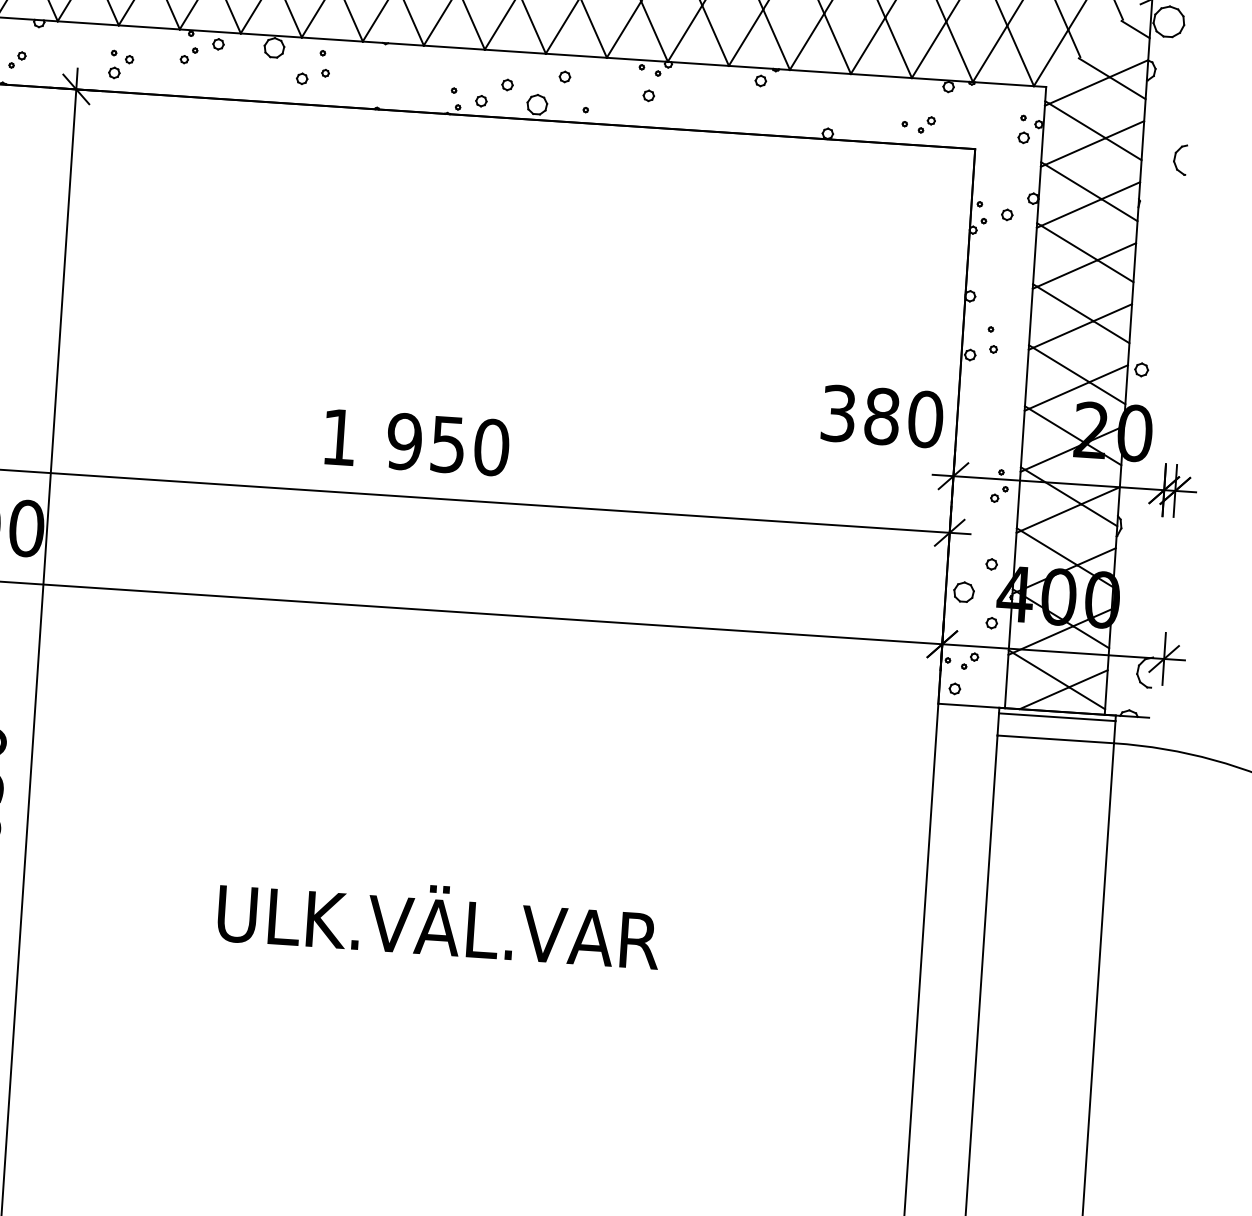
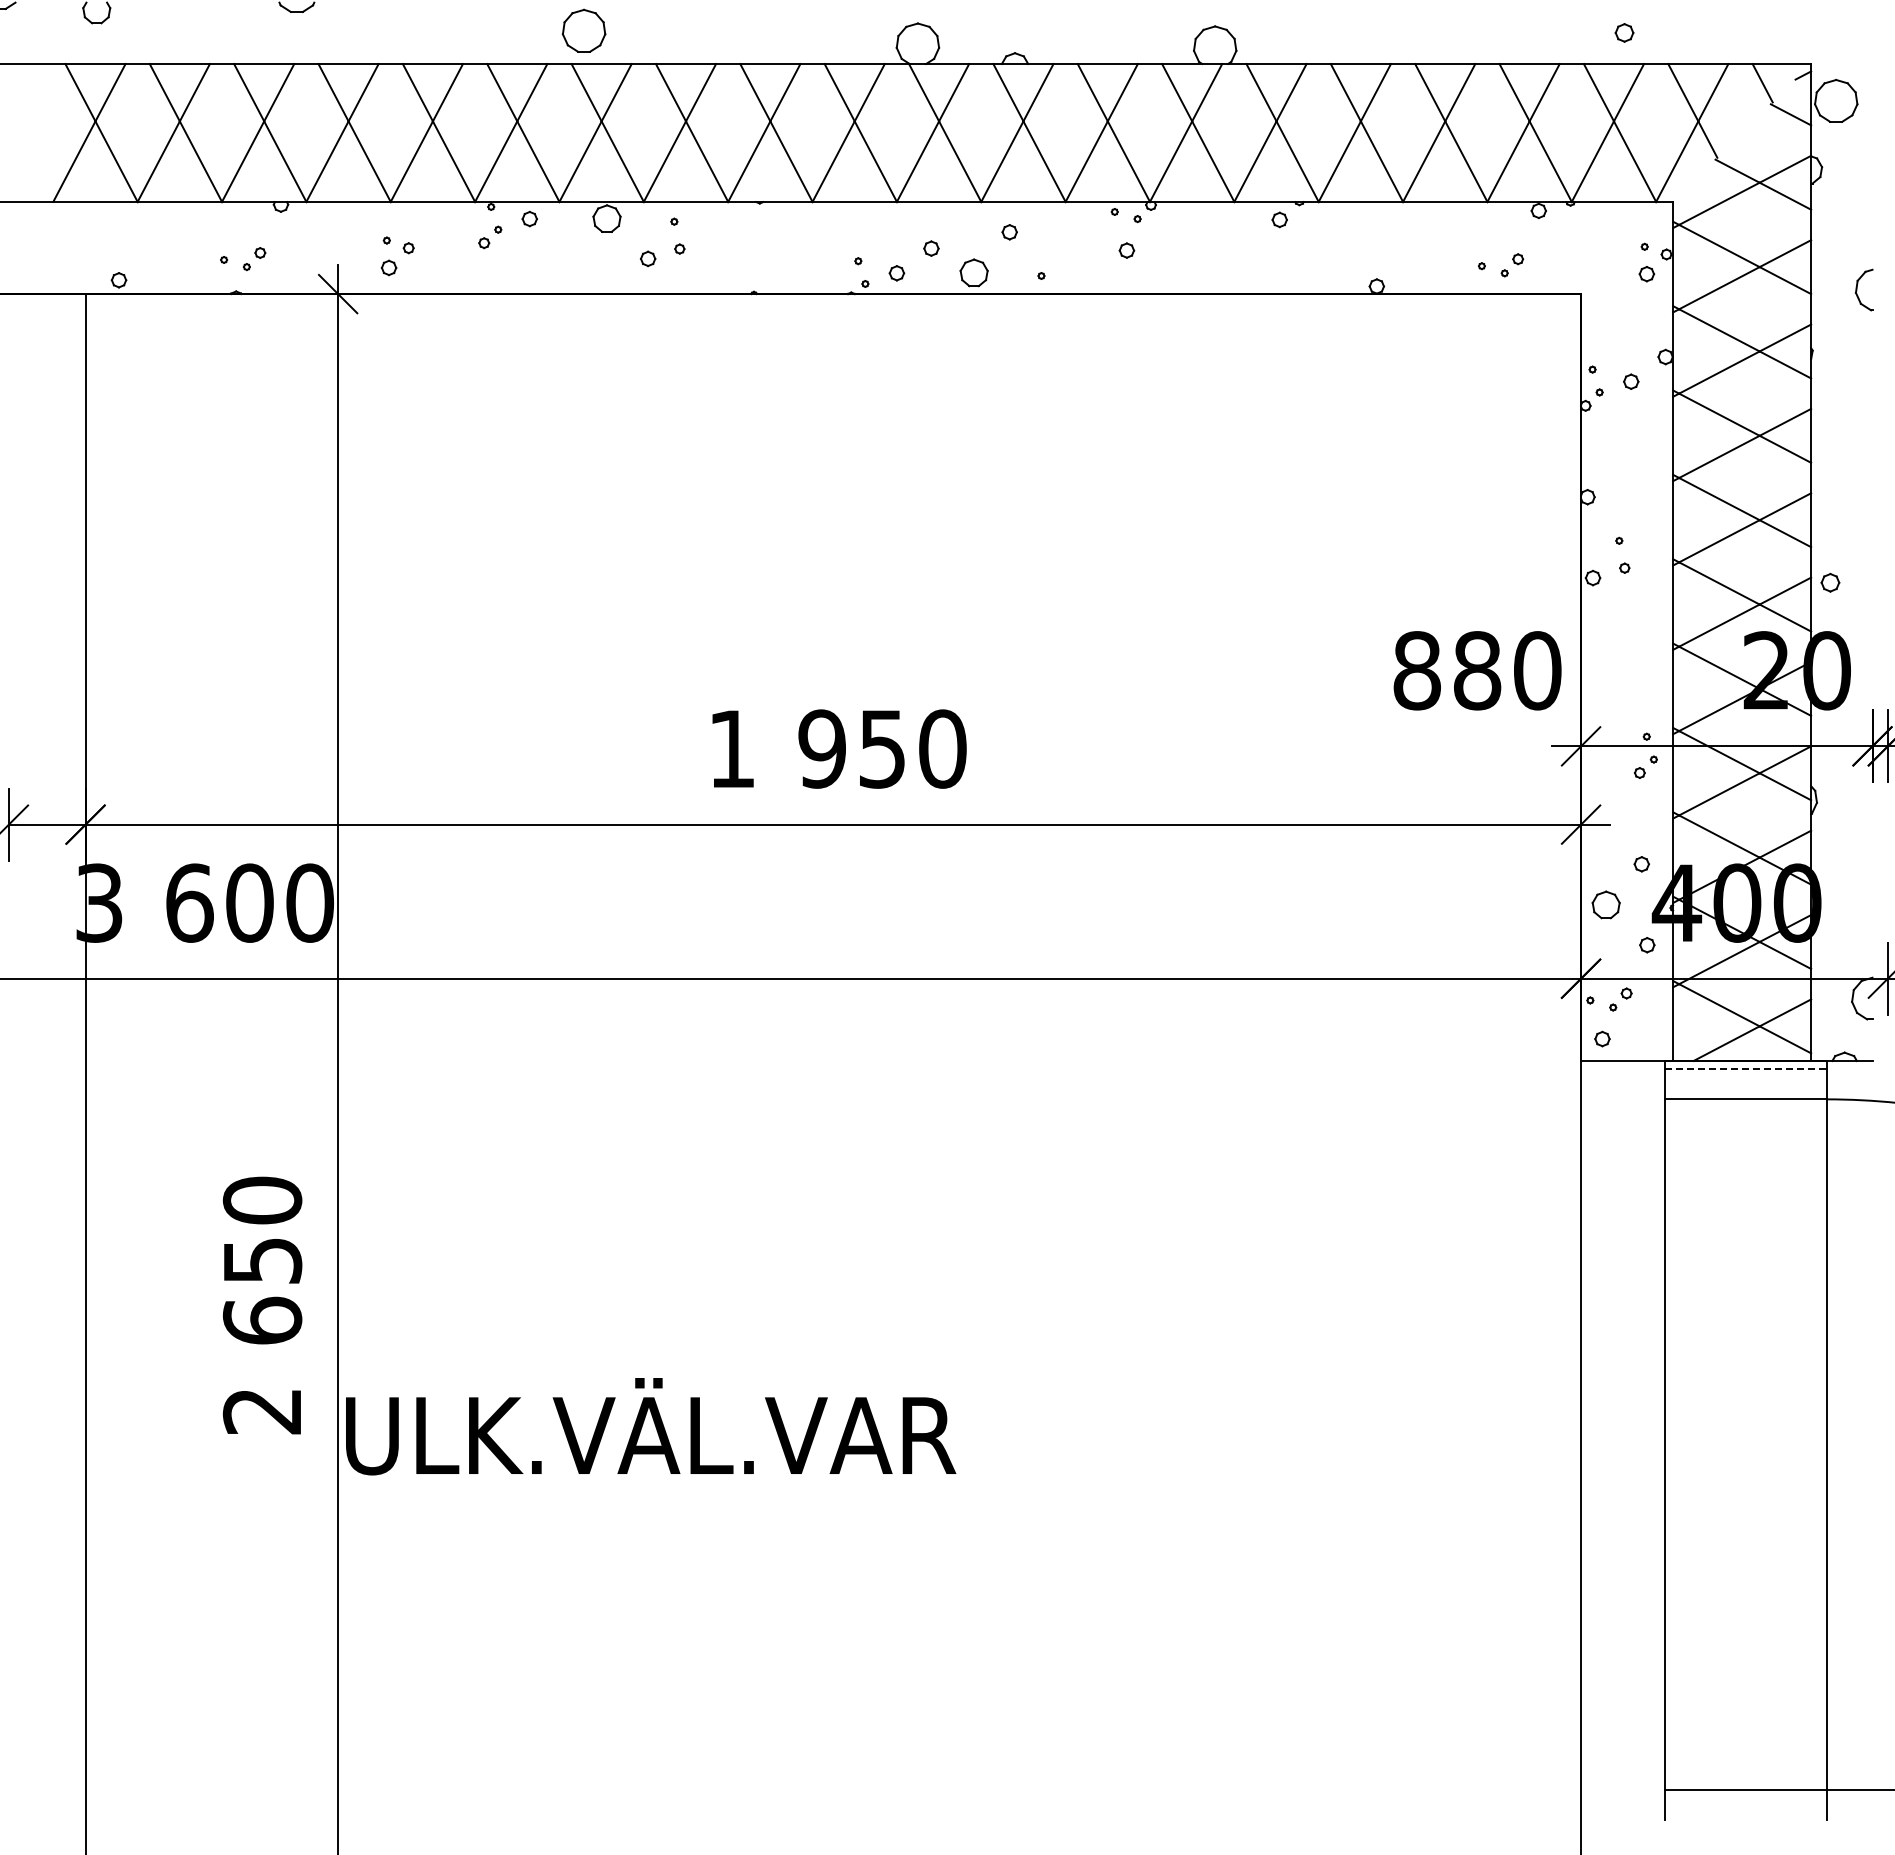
text: (838, 413) -> (1416, 670), 380 -> 880
line: (1056, 717) -> (1745, 1068), solid -> dashed
text: (439, 920) -> (651, 1426), moved

